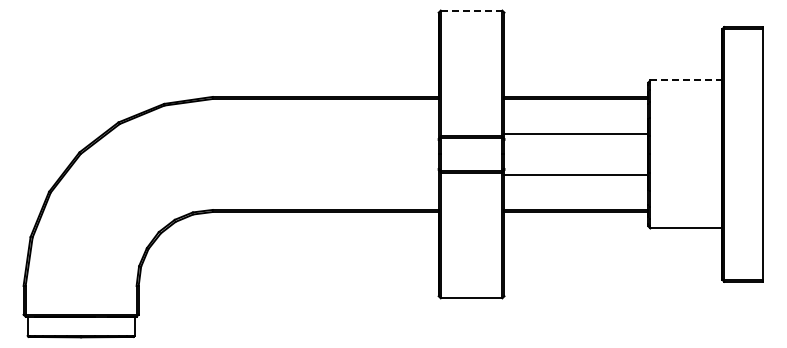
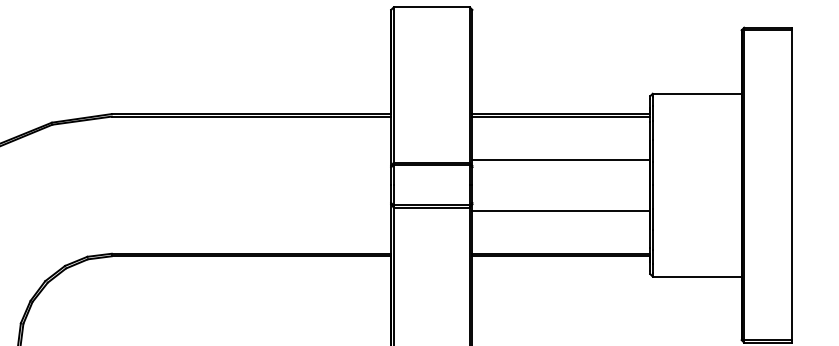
line: (471, 10) -> (431, 7), dashed -> solid
line: (686, 80) -> (697, 93), dashed -> solid

